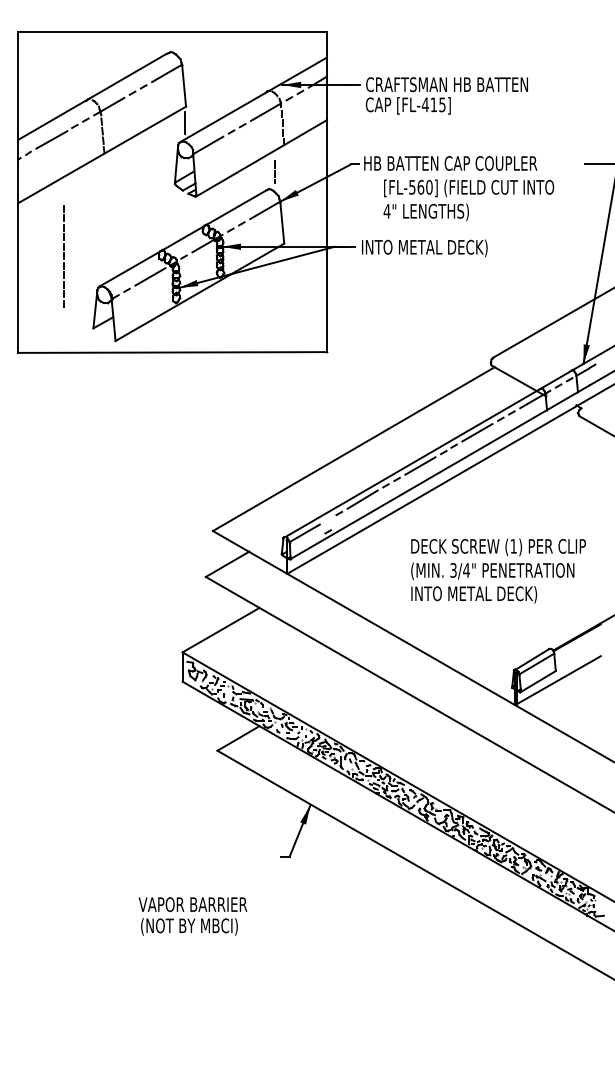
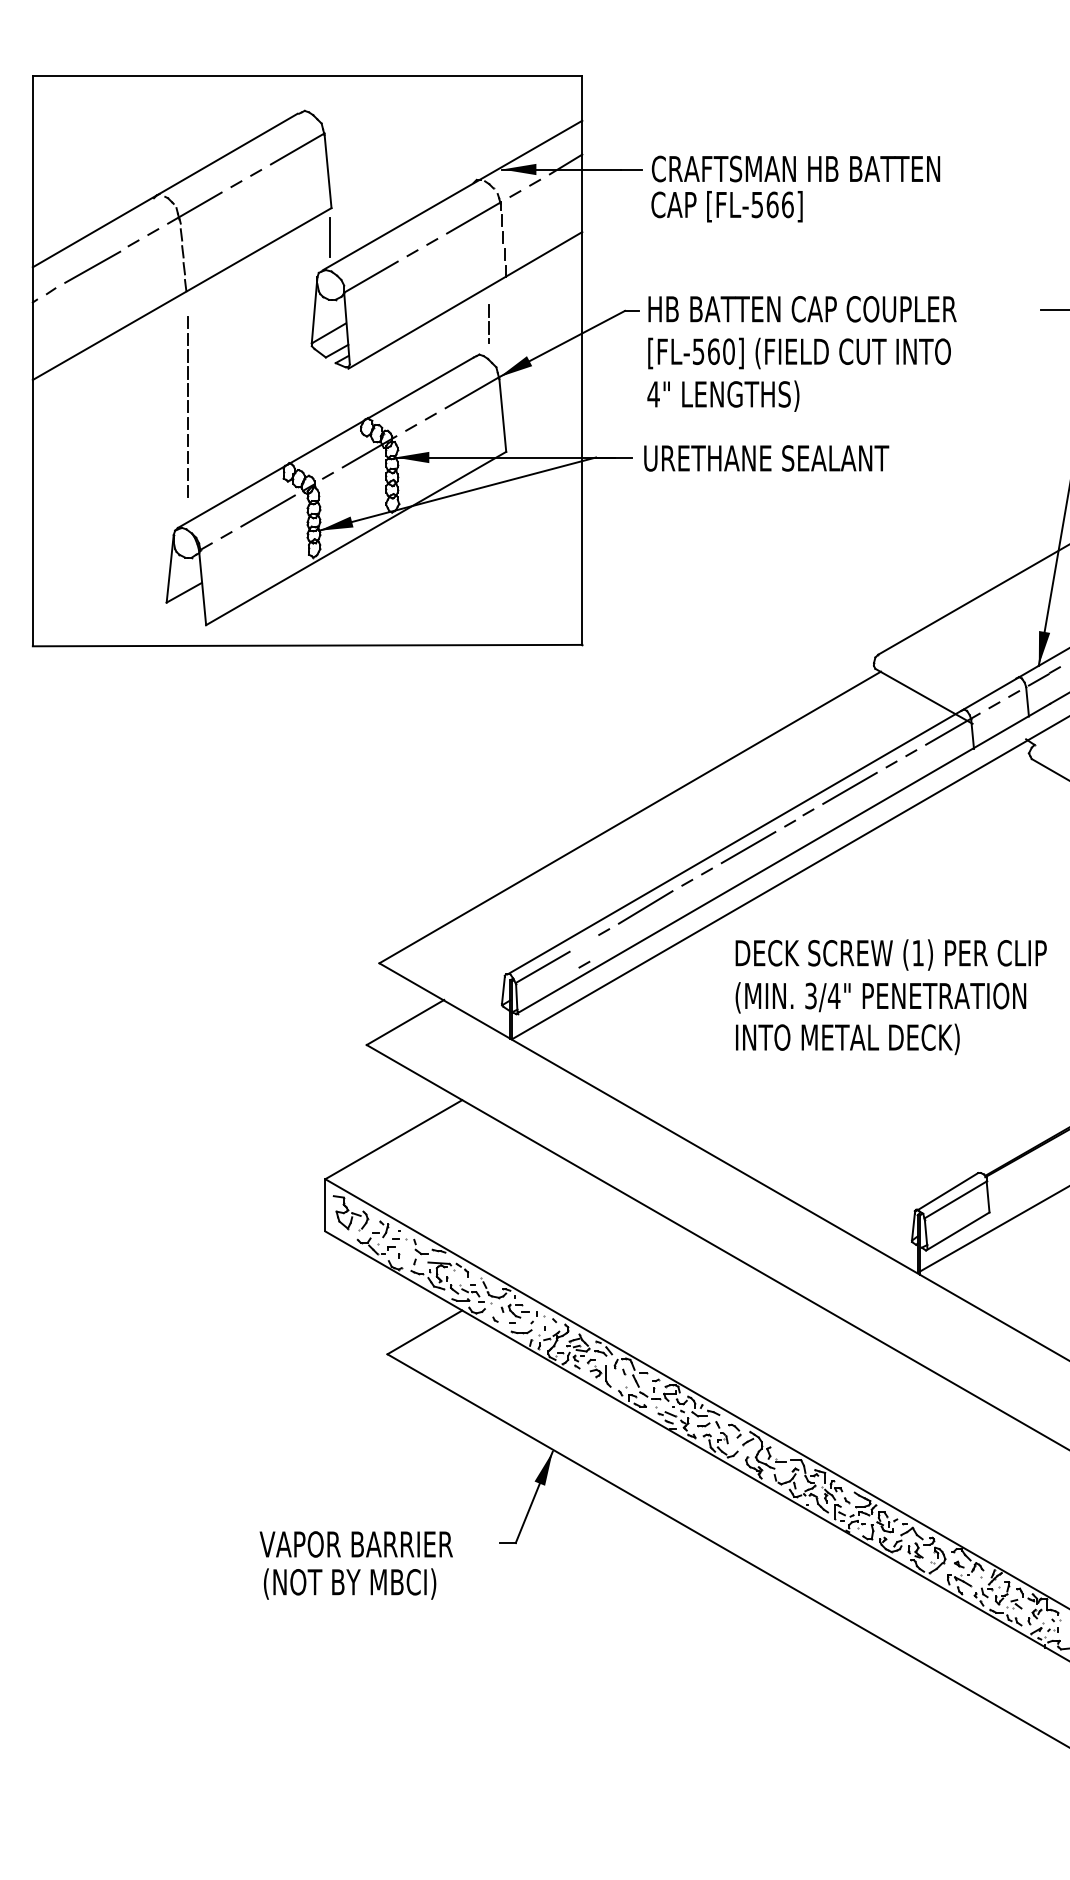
text: (433, 104) -> (771, 204), [FL-415] -> [FL-566]
text: (468, 200) -> (798, 375), moved
text: (430, 248) -> (766, 460), INTO METAL DECK) -> URETHANE SEALANT
line: (63, 256) -> (186, 407), moved
text: (498, 570) -> (891, 996), moved
text: (192, 916) -> (355, 1565), moved

